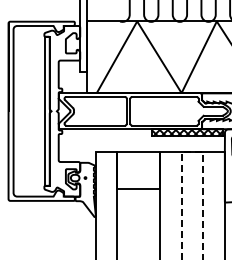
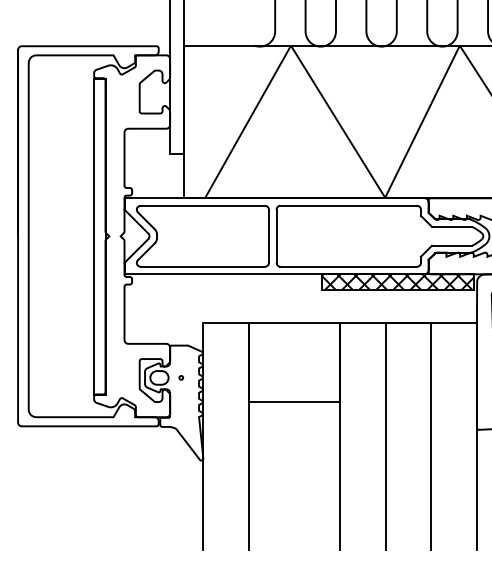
line: (192, 152) -> (408, 323), dashed -> solid

